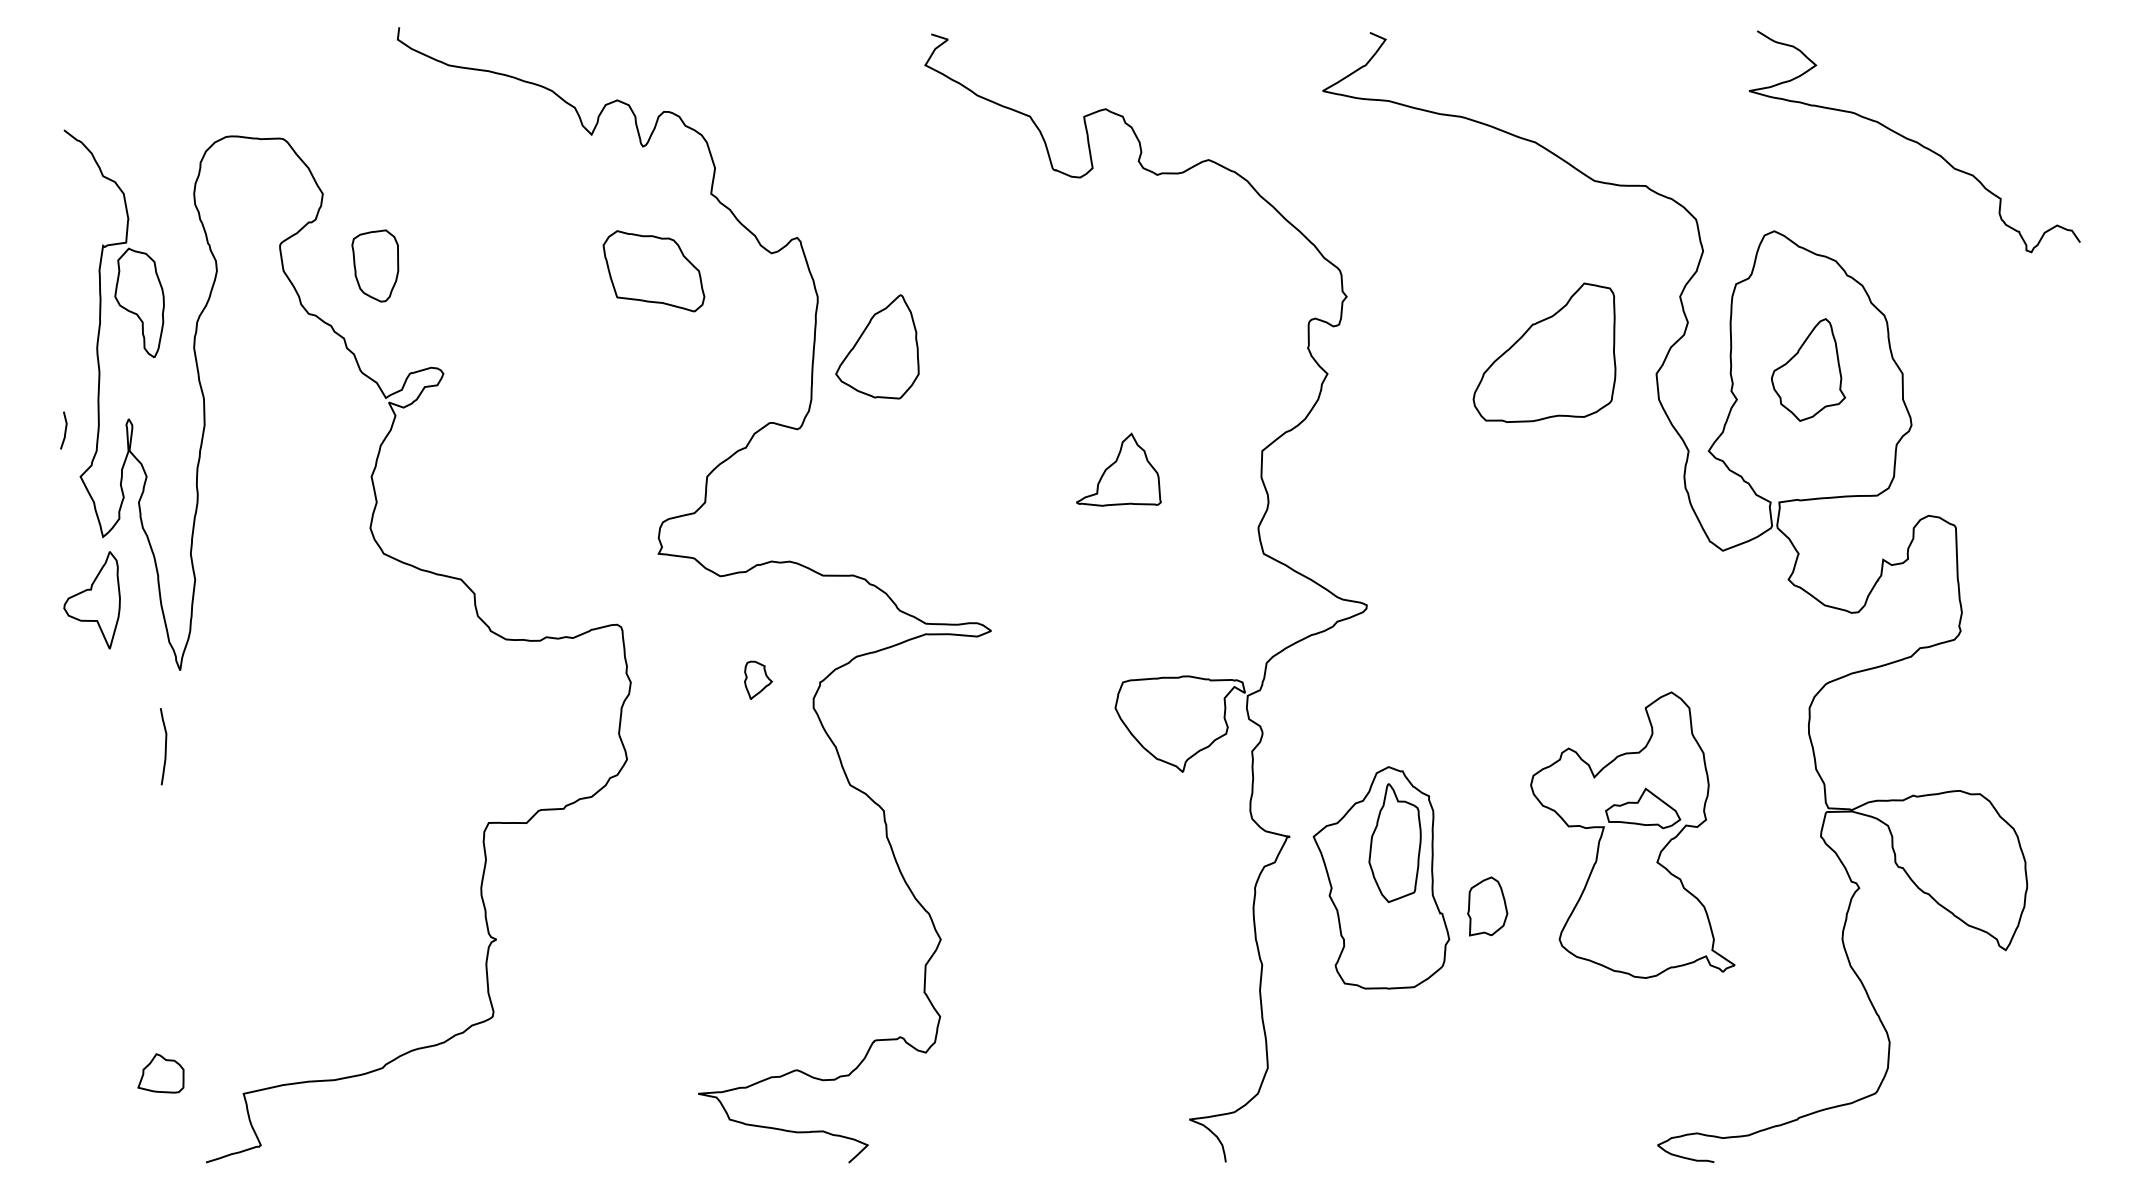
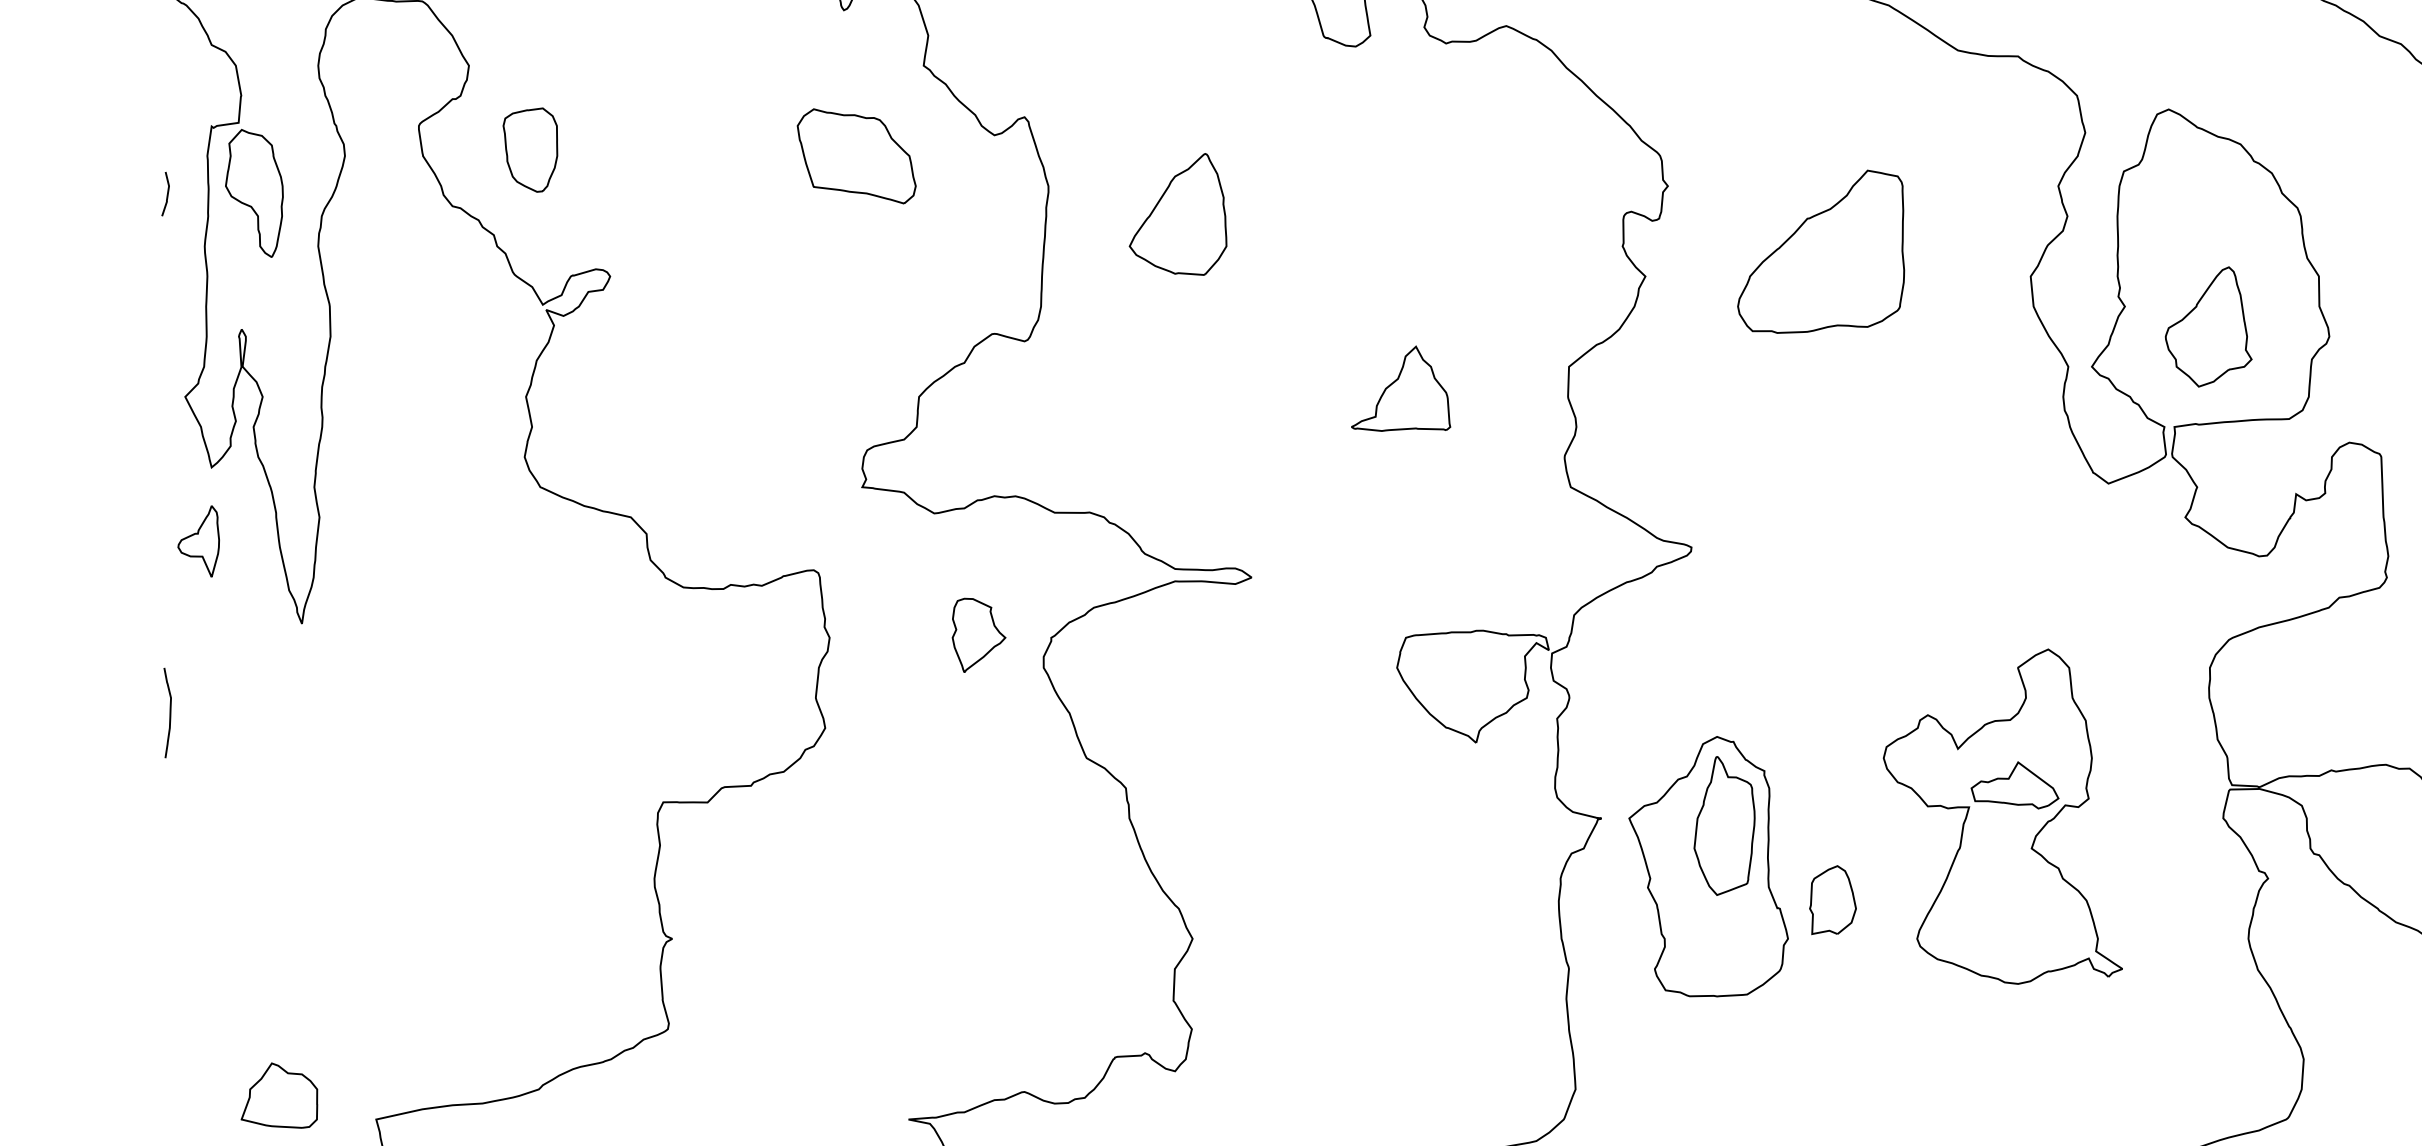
part: (877, 346) -> (1178, 213), moved
part: (1544, 352) -> (1821, 251), moved
part: (1808, 369) -> (2208, 326), moved
line: (64, 430) -> (166, 194), moved
part: (91, 599) -> (198, 540), size x0.62
part: (758, 680) -> (979, 635), size x1.67
curve: (165, 746) -> (169, 712), moved
part: (160, 1073) -> (278, 1095), size x1.43

